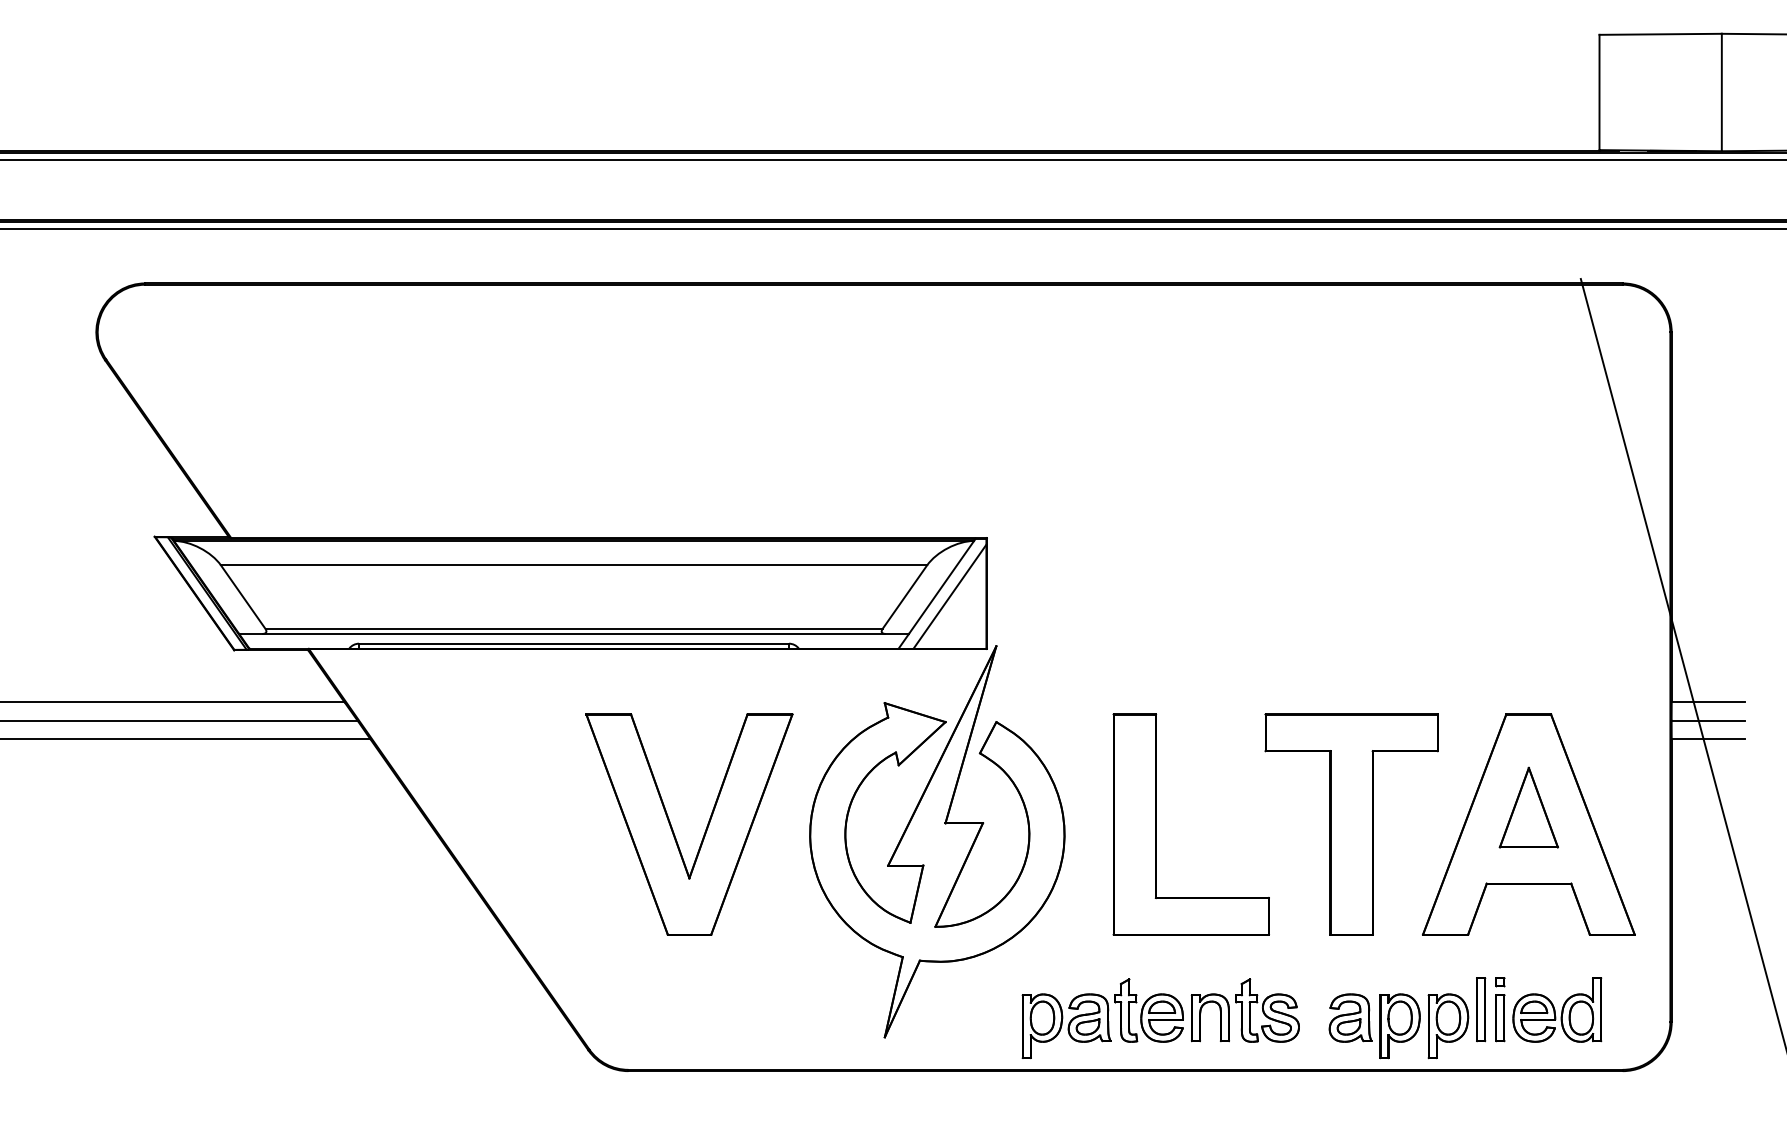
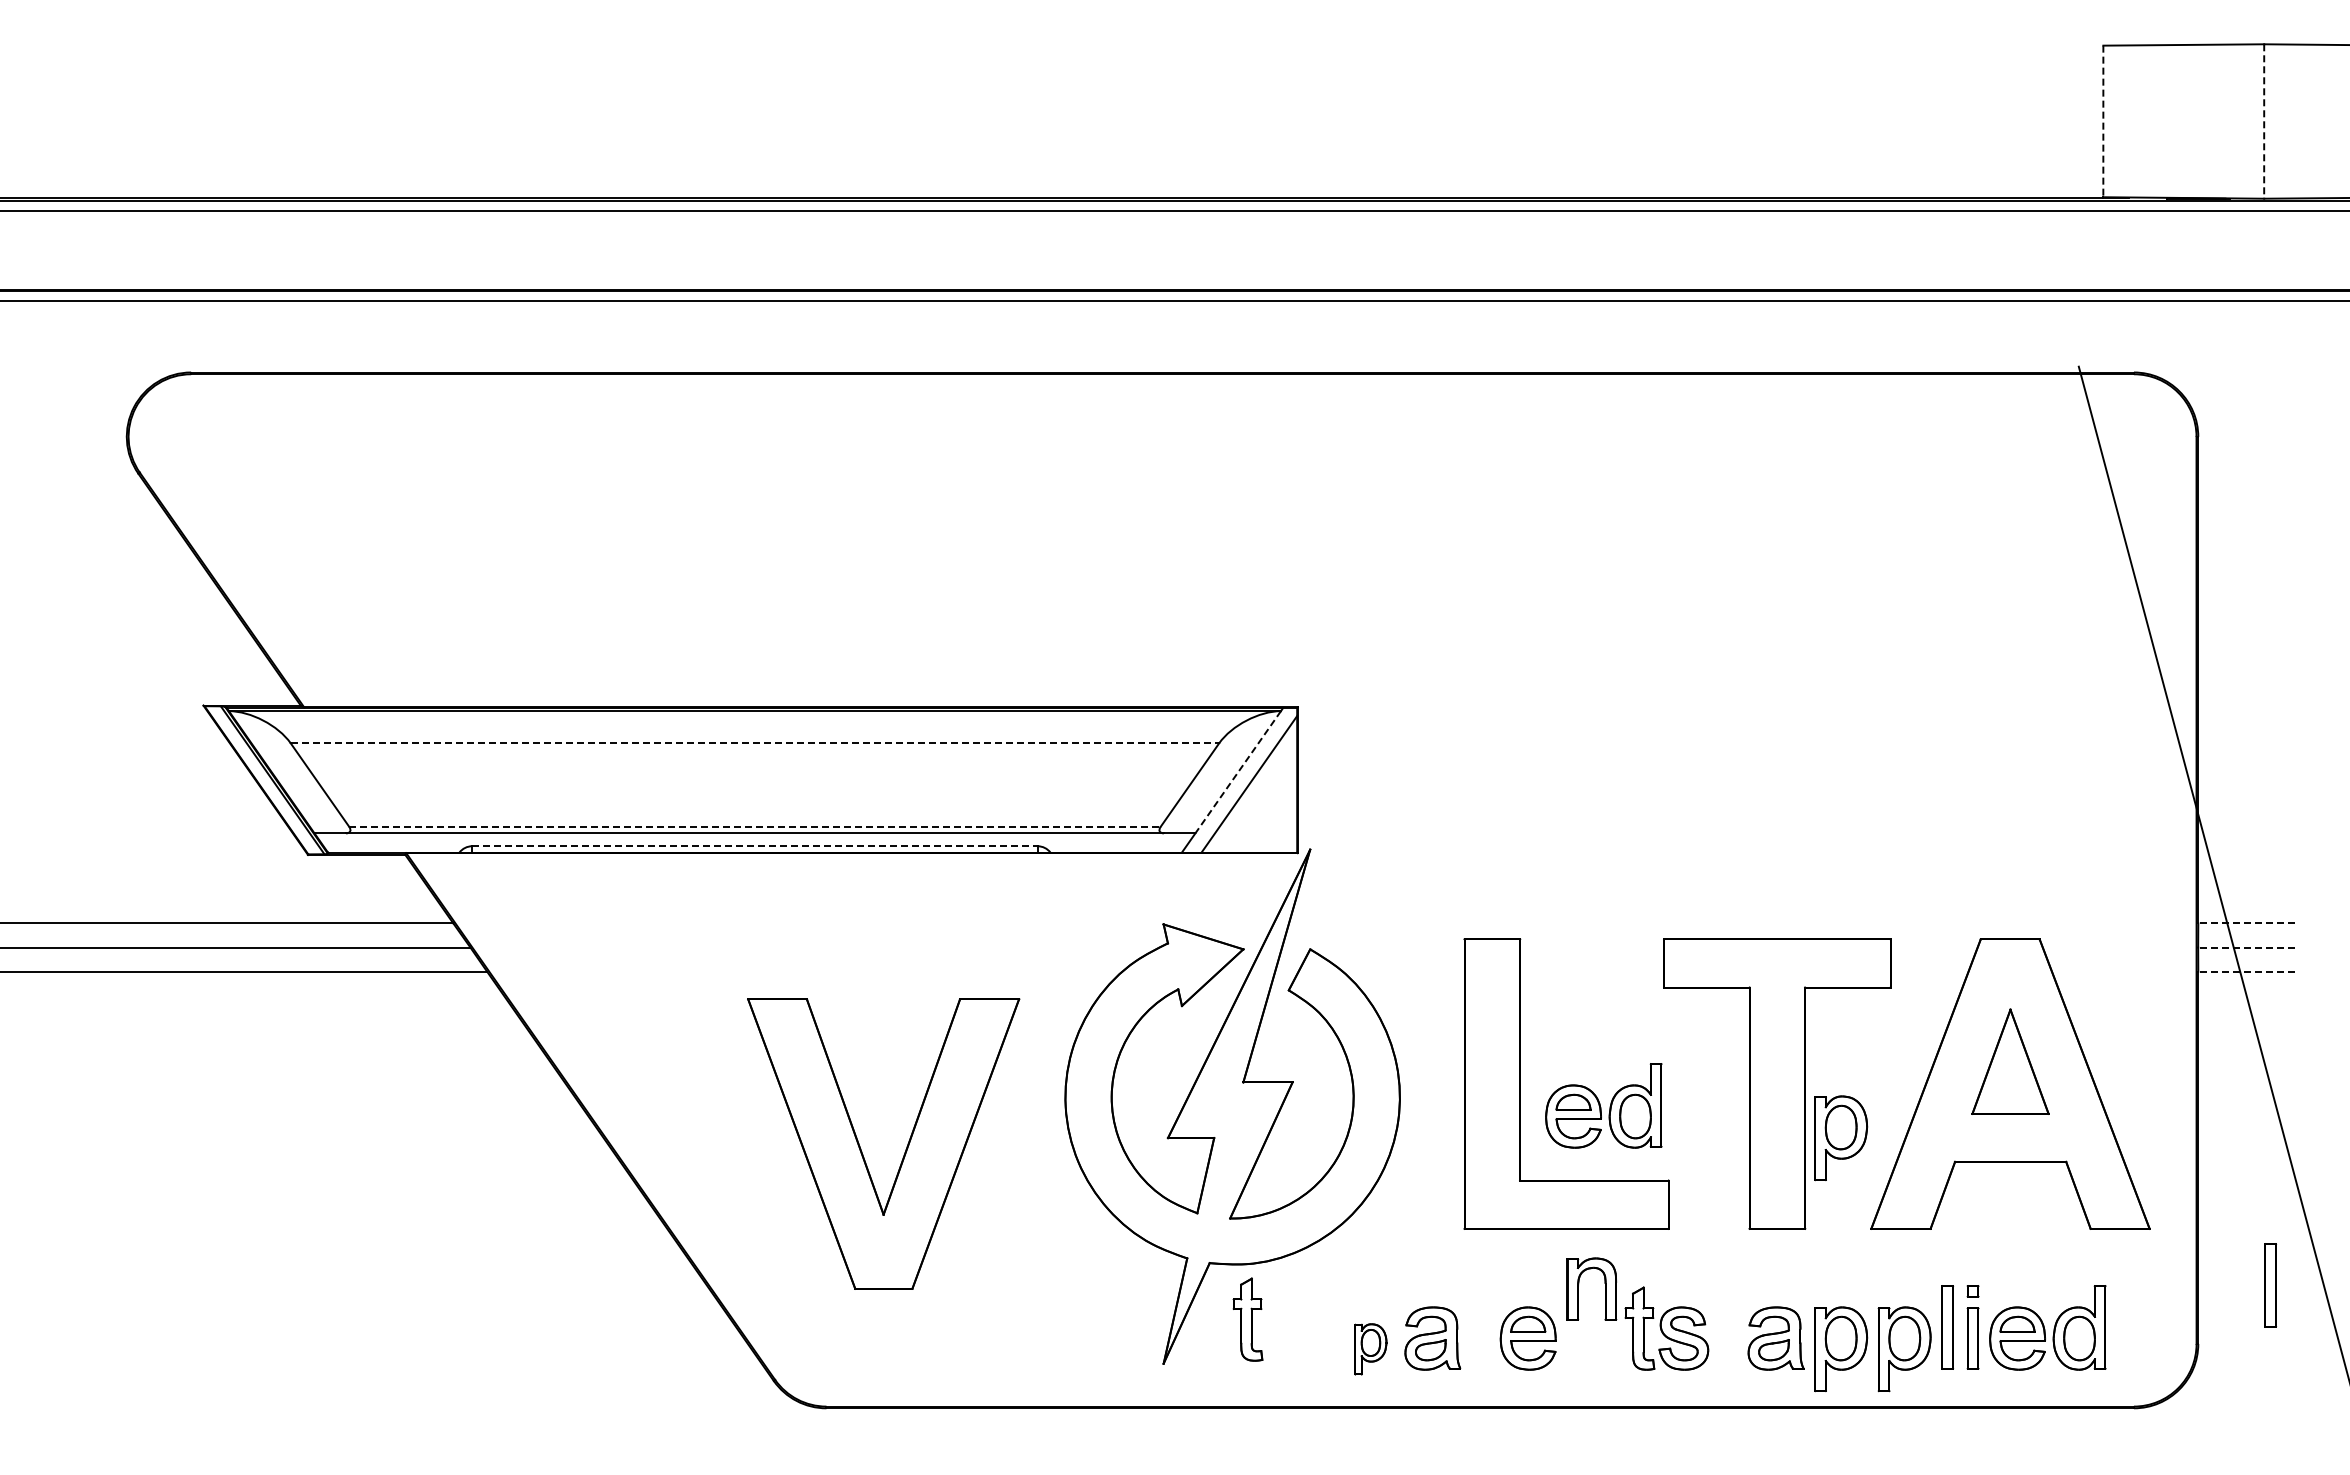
line: (1599, 92) -> (2103, 121), solid -> dashed
line: (1722, 93) -> (2264, 122), solid -> dashed
line: (574, 565) -> (755, 743), solid -> dashed
line: (941, 587) -> (1238, 772), solid -> dashed
line: (573, 628) -> (754, 826), solid -> dashed
line: (573, 643) -> (754, 846), solid -> dashed
line: (1708, 702) -> (2246, 923), solid -> dashed
line: (1708, 720) -> (2246, 947), solid -> dashed
line: (1708, 738) -> (2246, 971), solid -> dashed
part: (673, 830) -> (862, 1151), moved
part: (1219, 840) -> (1603, 1105), added
part: (1400, 865) -> (1841, 1138), added
part: (1726, 977) -> (2270, 1285), added
part: (1125, 1010) -> (1247, 1319), moved
part: (1201, 1014) -> (1579, 1284), moved
part: (1042, 1026) -> (1370, 1349), size x0.6

